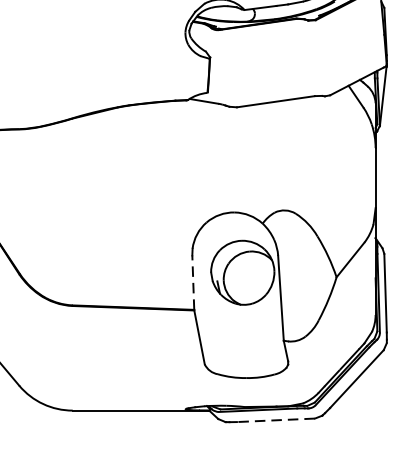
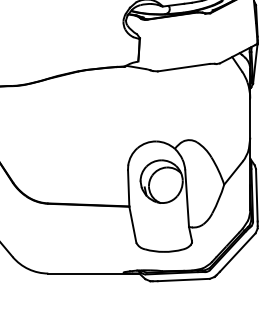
line: (192, 281) -> (128, 187), dashed -> solid
line: (275, 421) -> (183, 280), dashed -> solid

